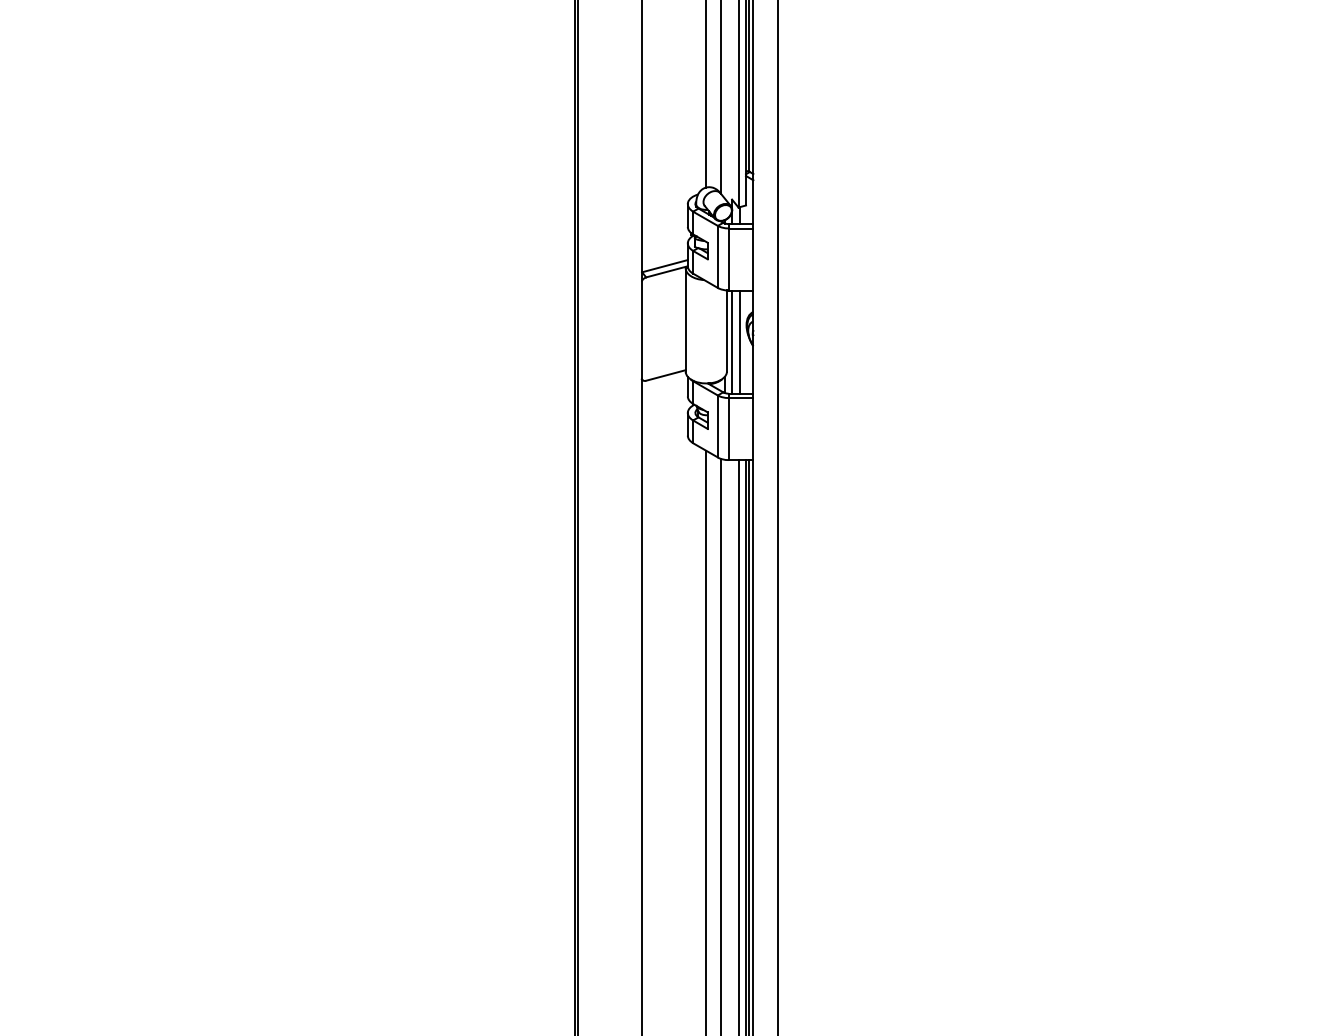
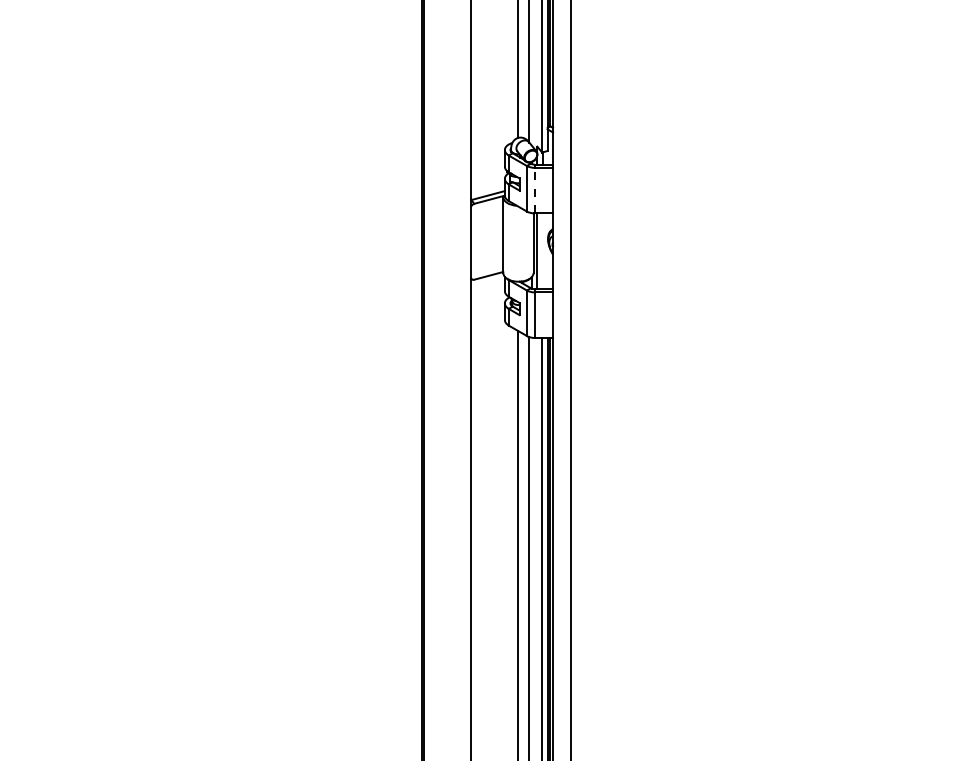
line: (728, 259) -> (534, 190), solid -> dashed
line: (739, 341) -> (542, 250), removed

